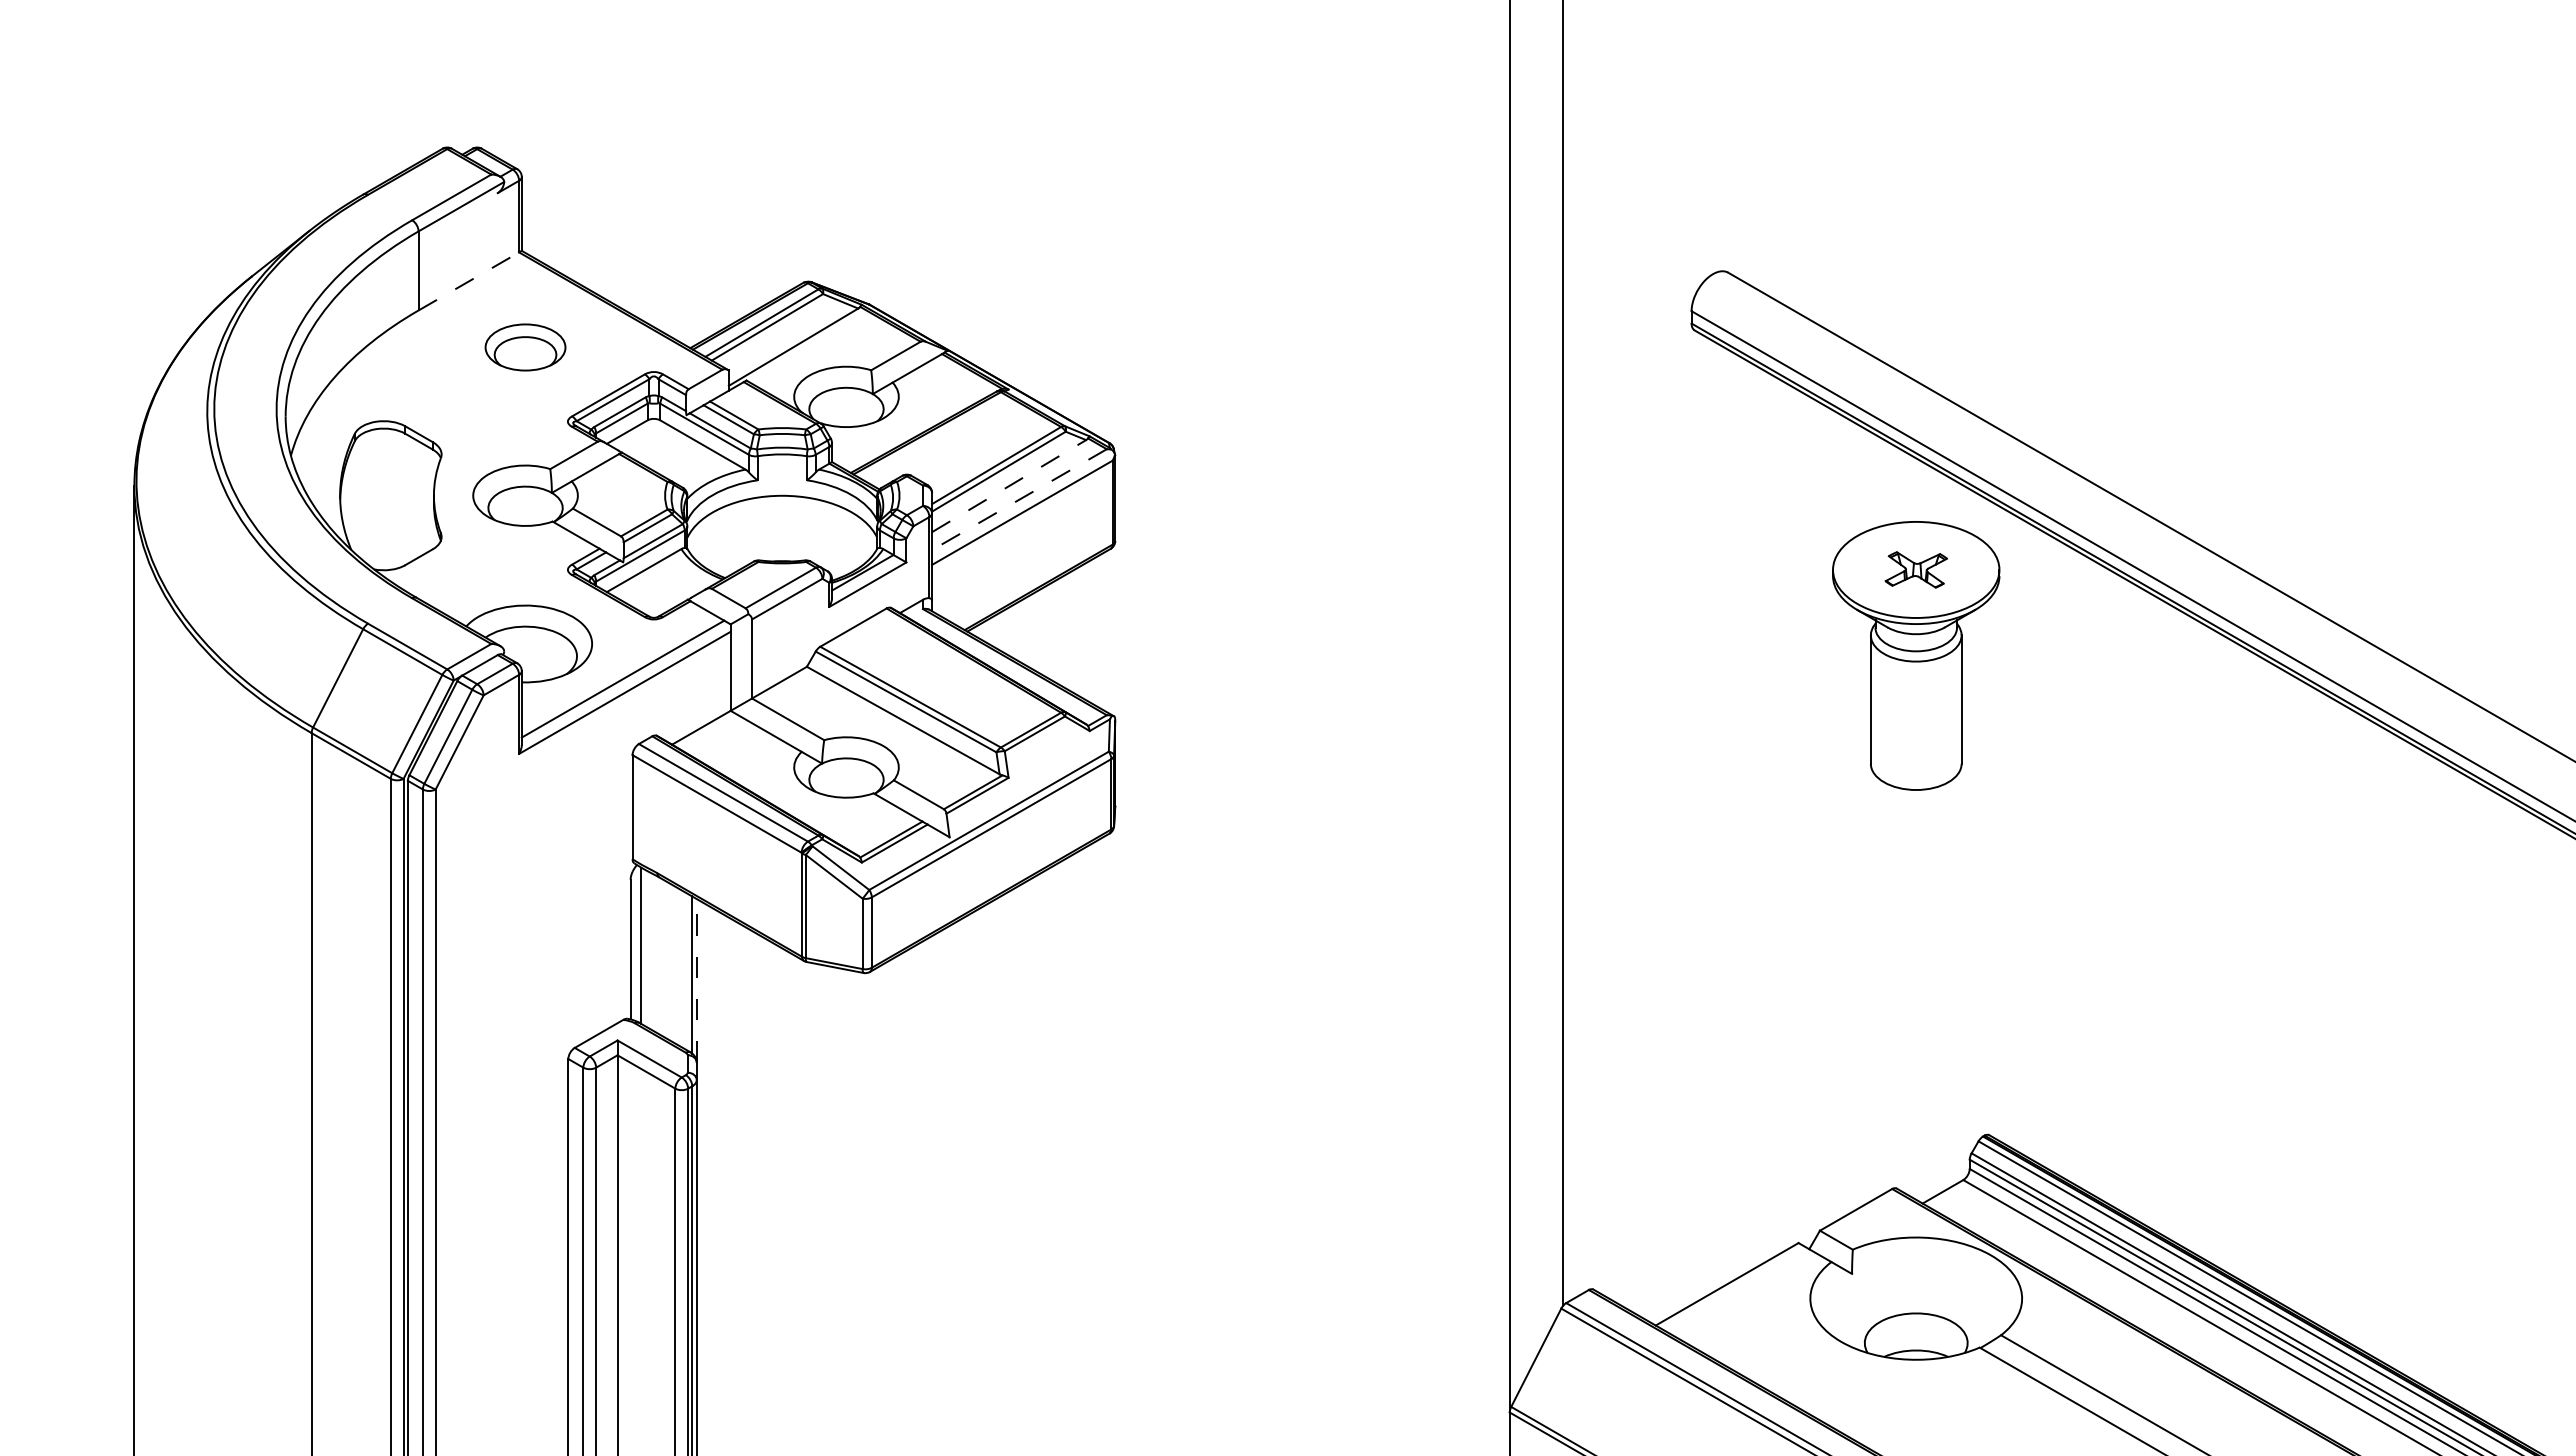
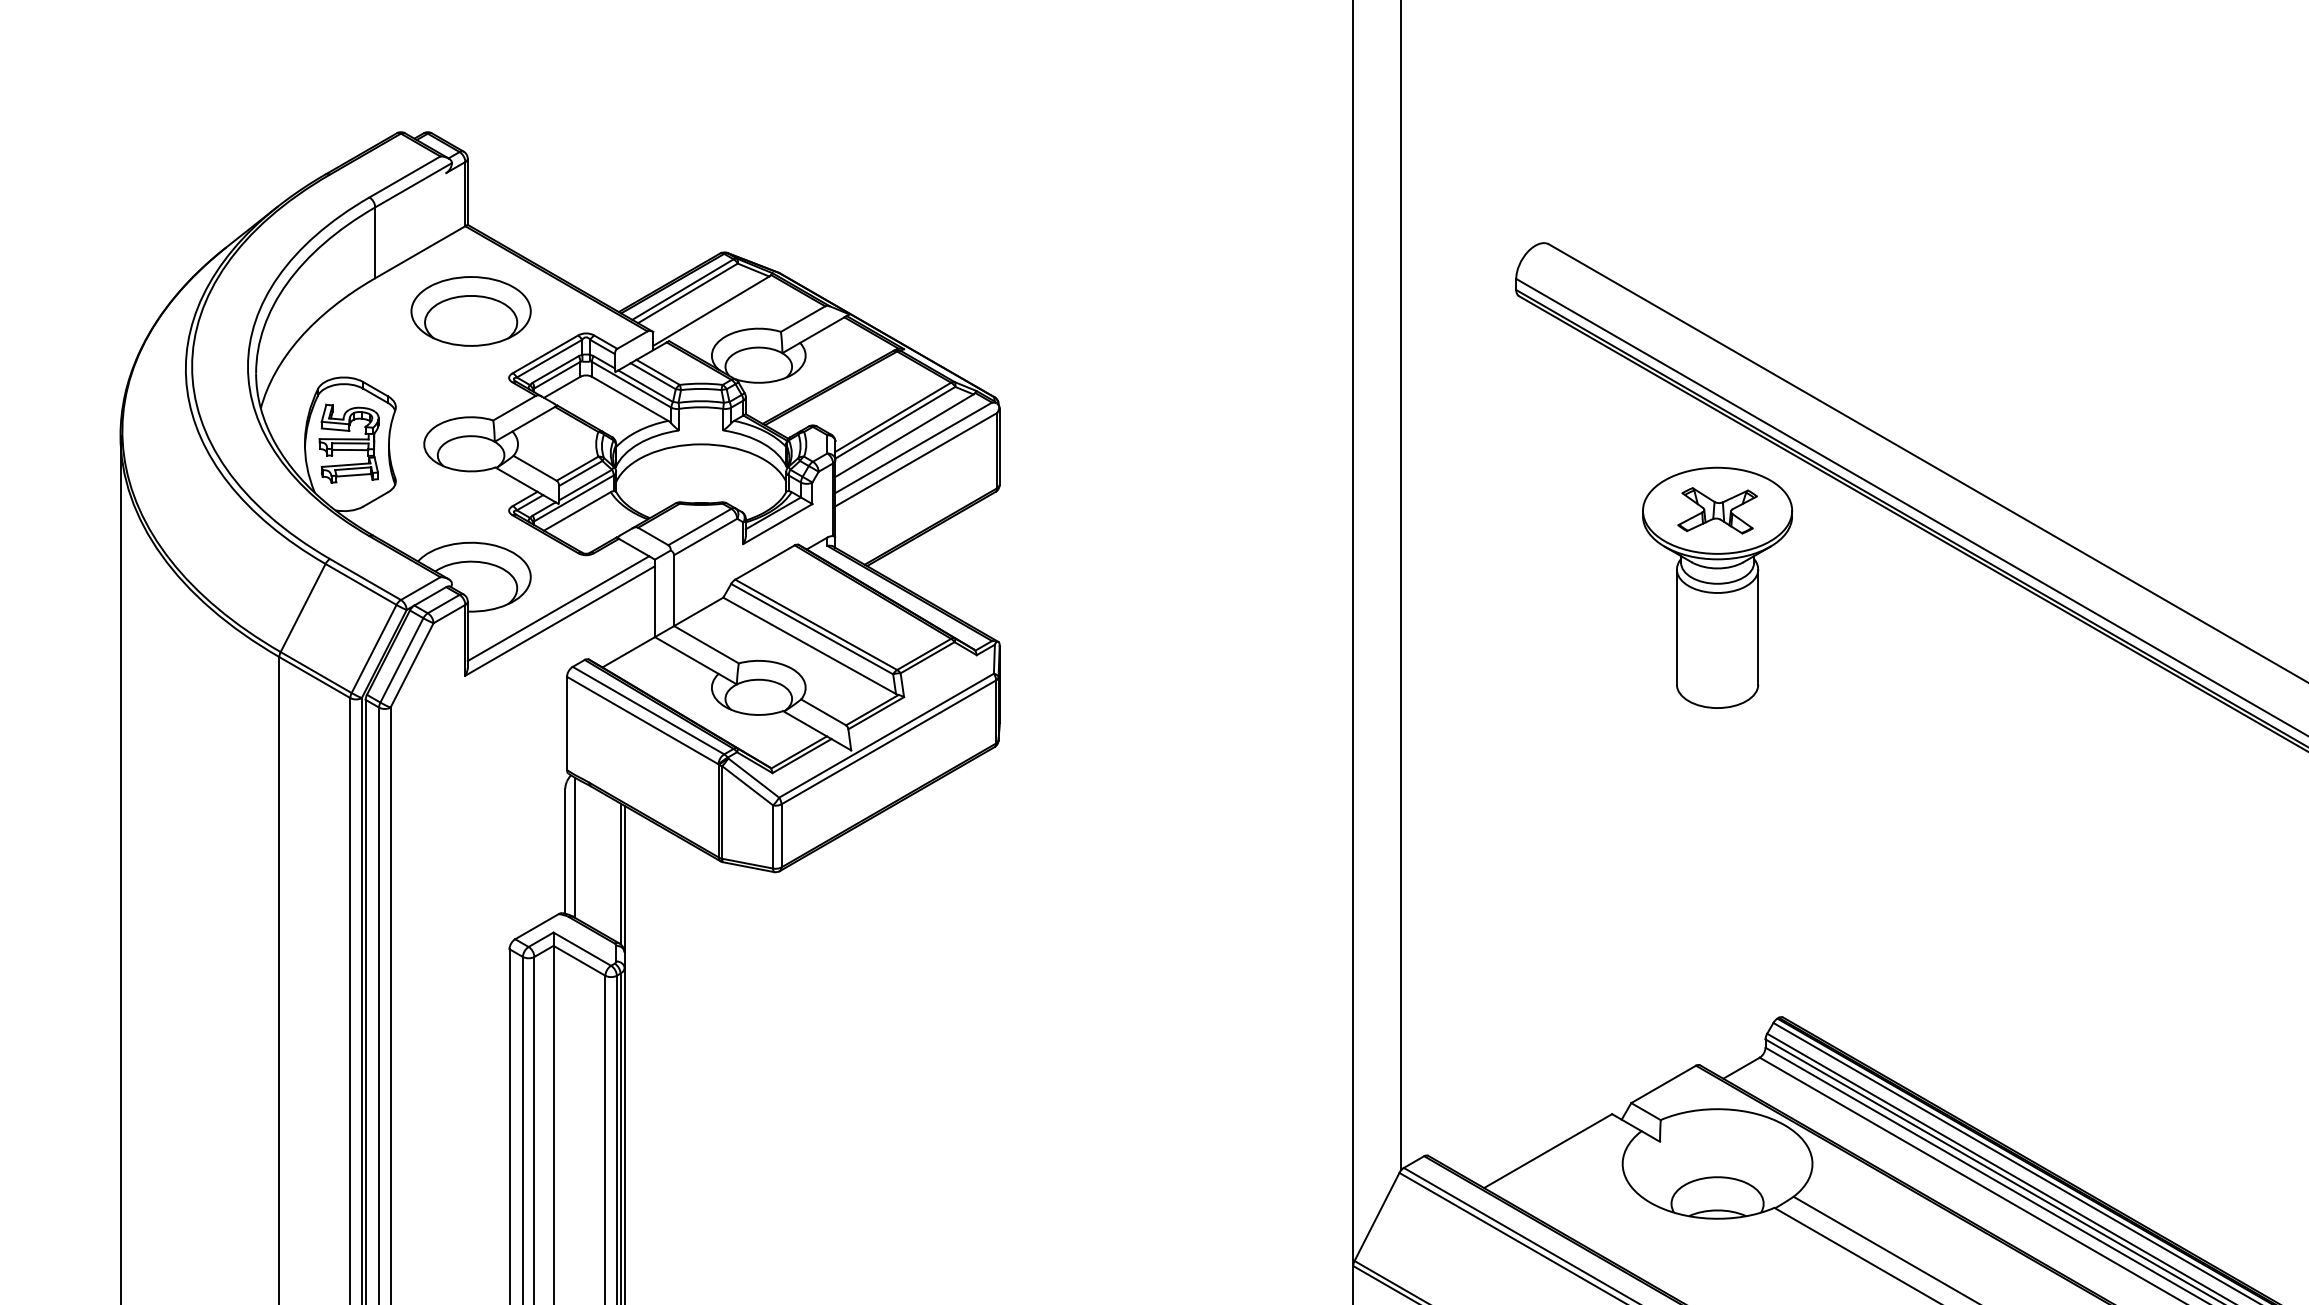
line: (469, 281) -> (420, 252), dashed -> solid
part: (525, 347) -> (471, 311), size x1.67
line: (1009, 486) -> (904, 436), dashed -> solid
part: (389, 494) -> (349, 443), added
line: (1019, 499) -> (913, 447), dashed -> solid
part: (1916, 569) -> (1717, 510), size x1.43
line: (696, 980) -> (624, 878), dashed -> solid

